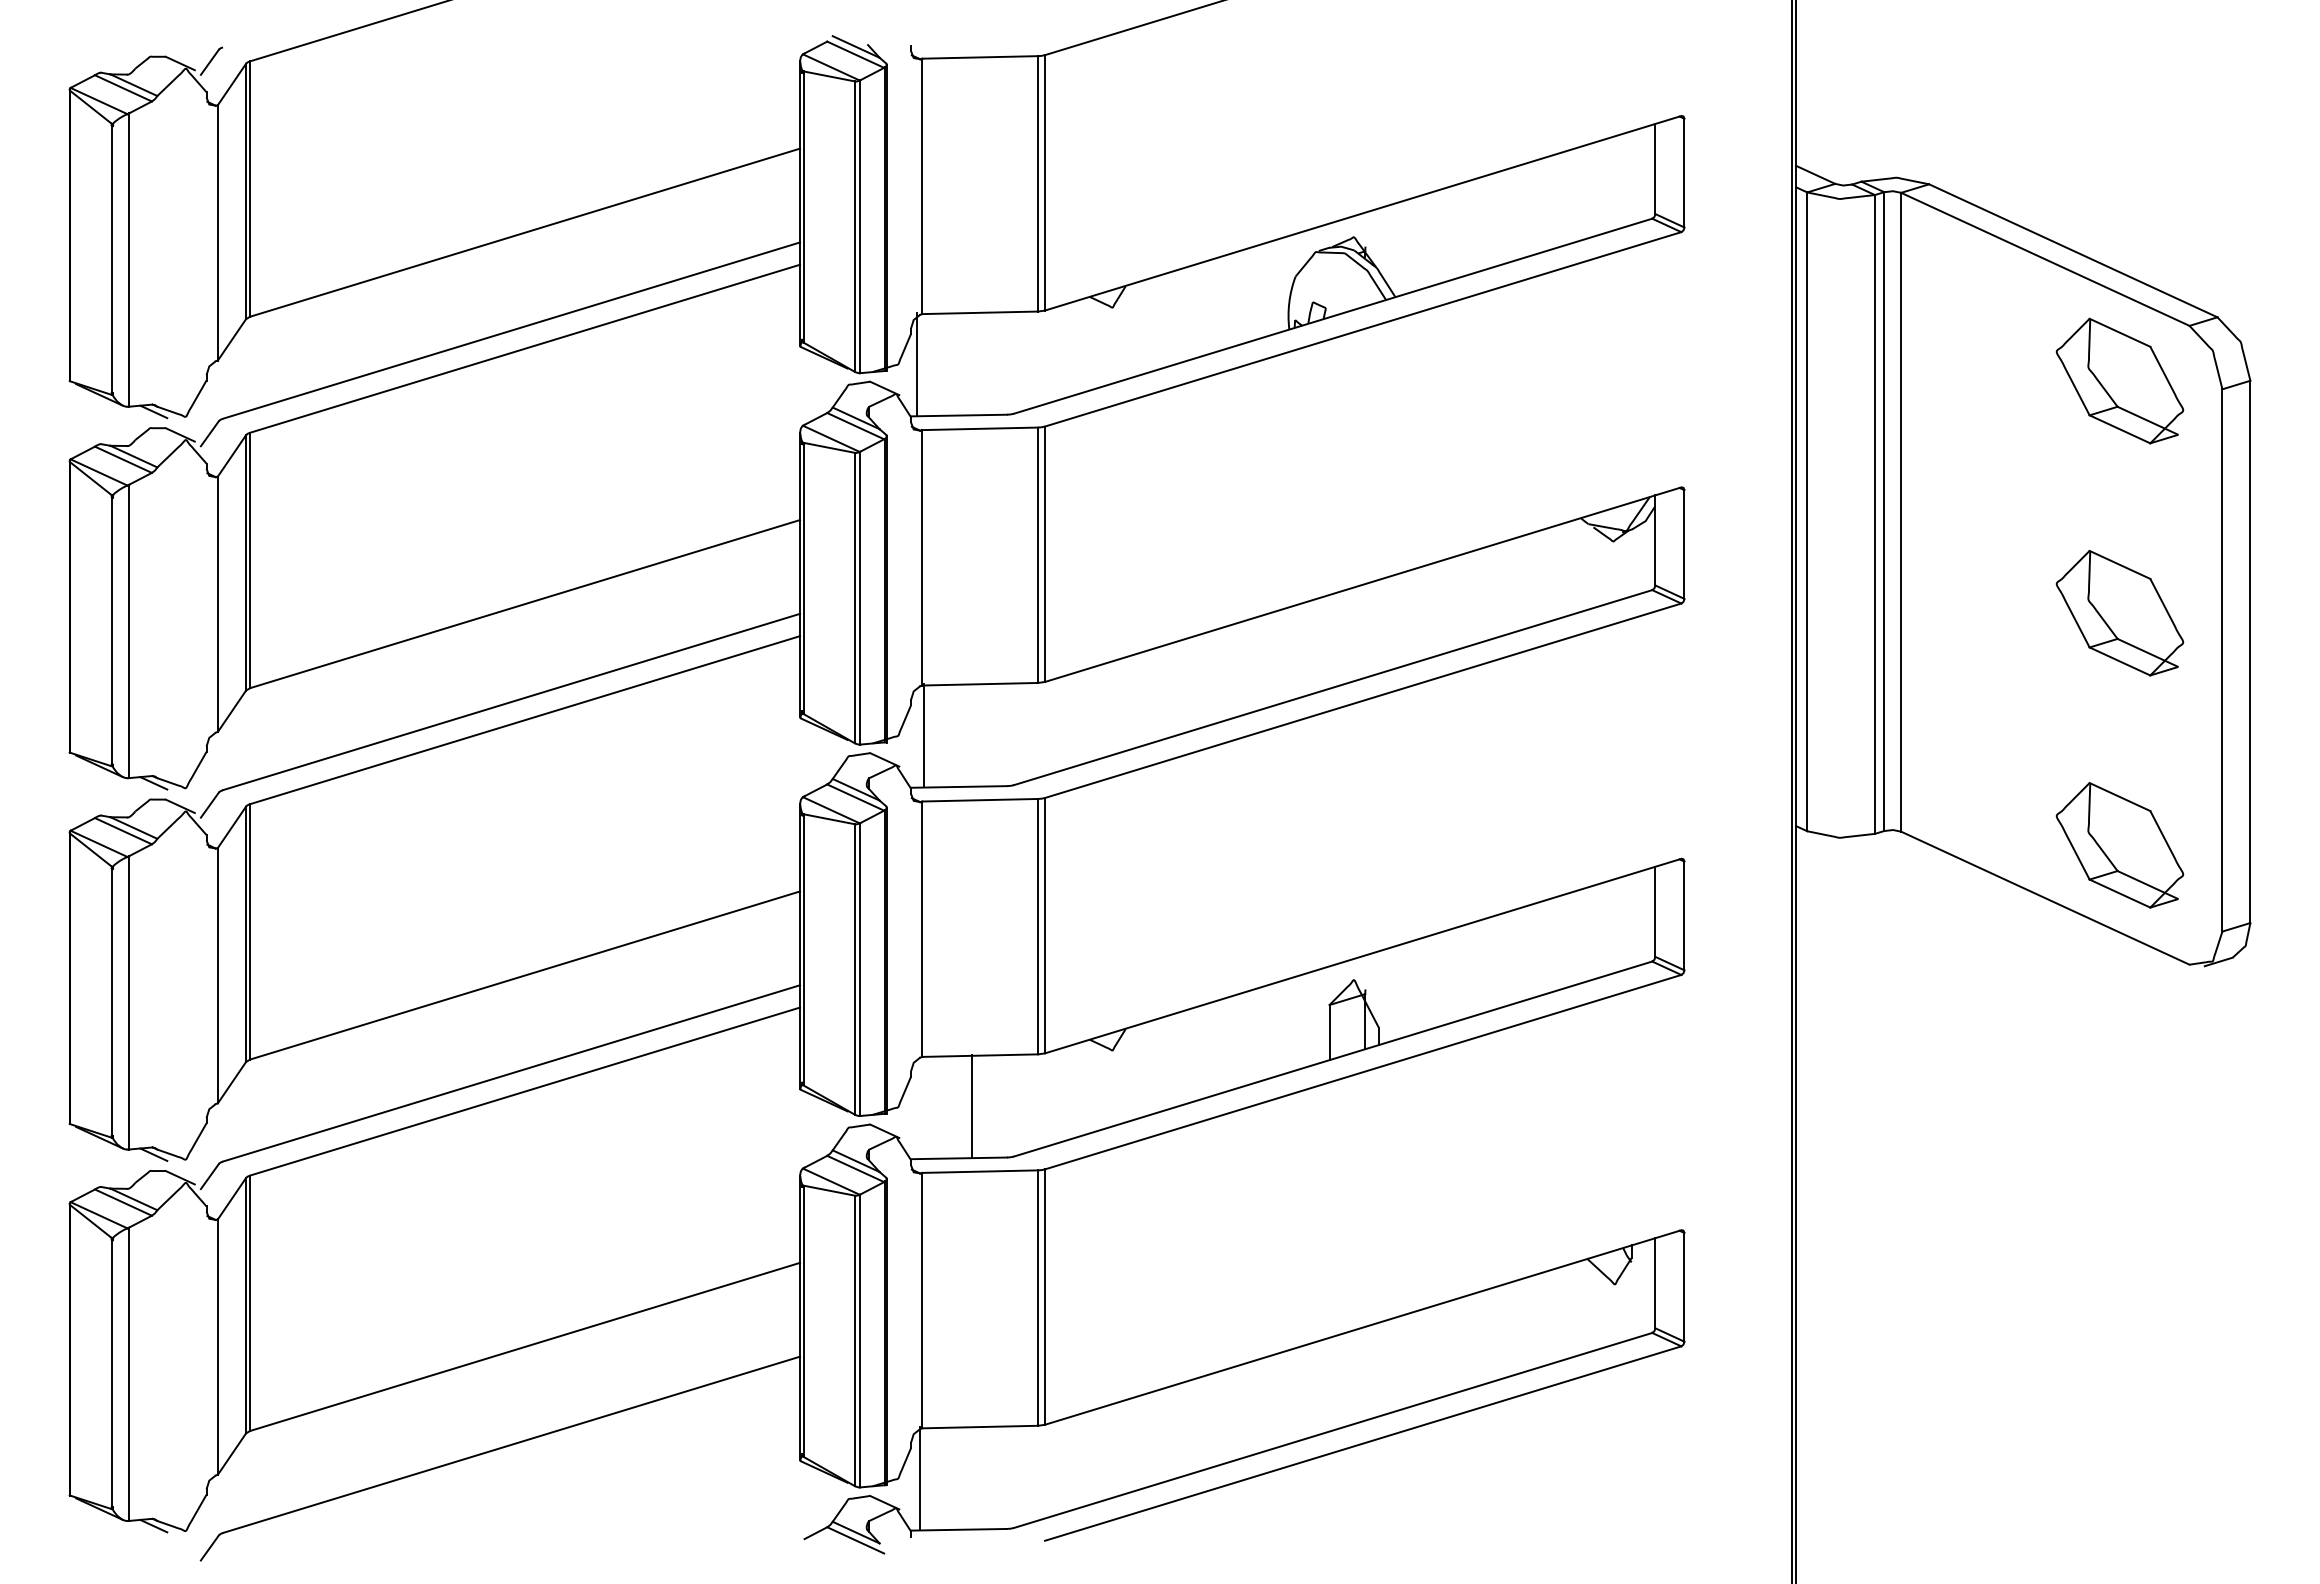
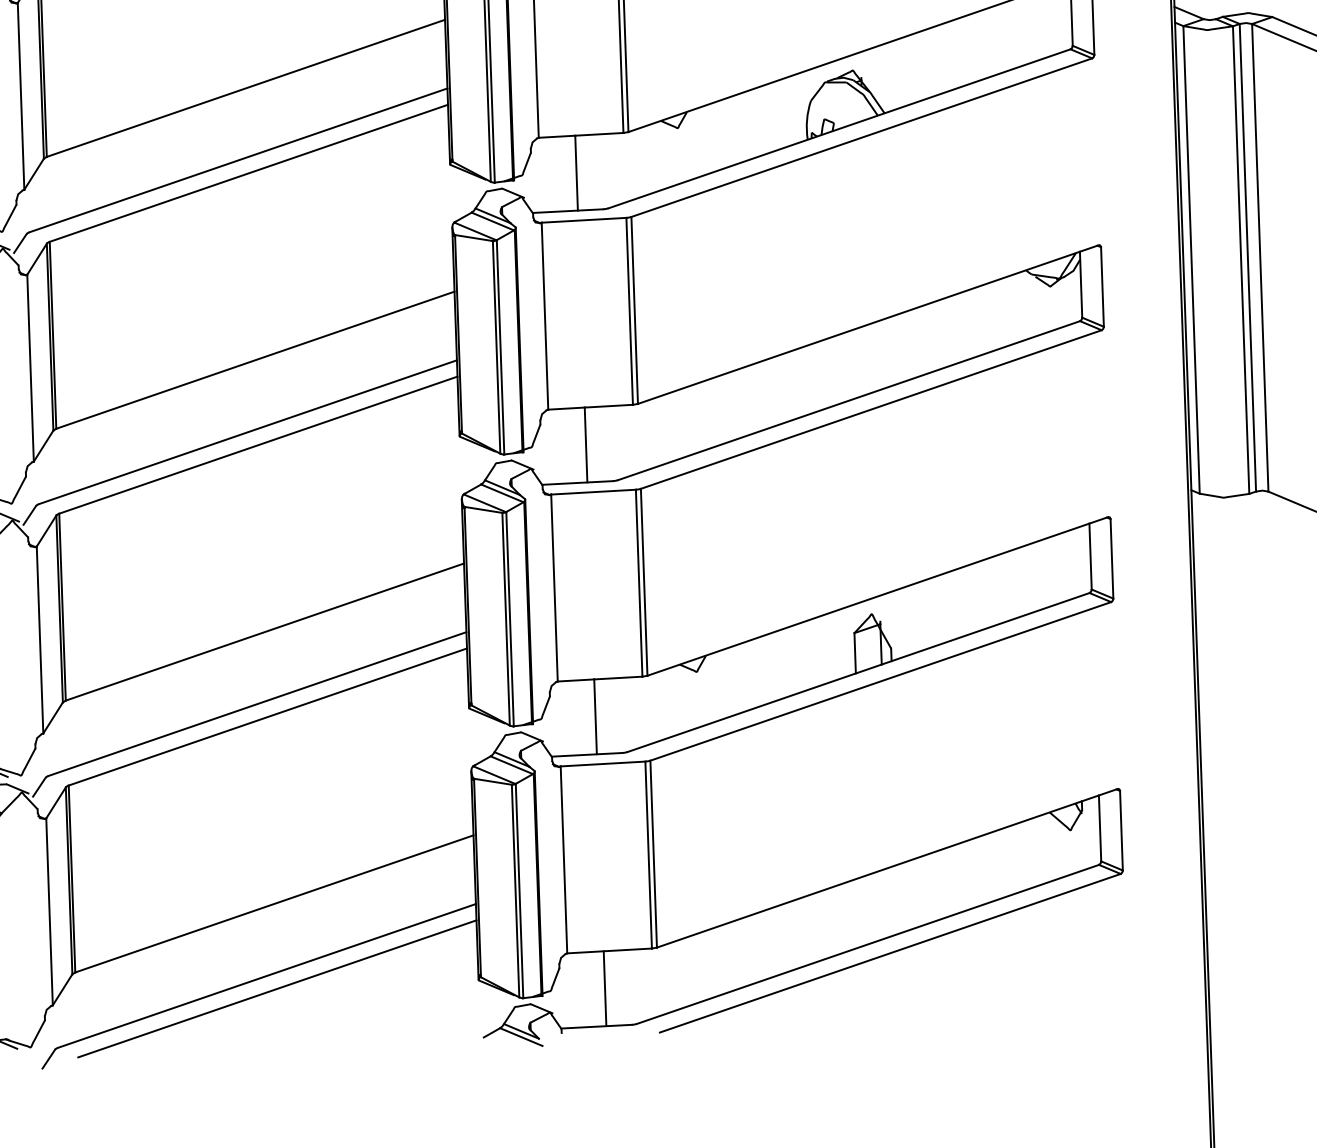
line: (917, 363) -> (576, 172), moved
line: (924, 735) -> (586, 444), moved
line: (525, 1462) -> (277, 988), added
line: (920, 1478) -> (605, 988), moved

